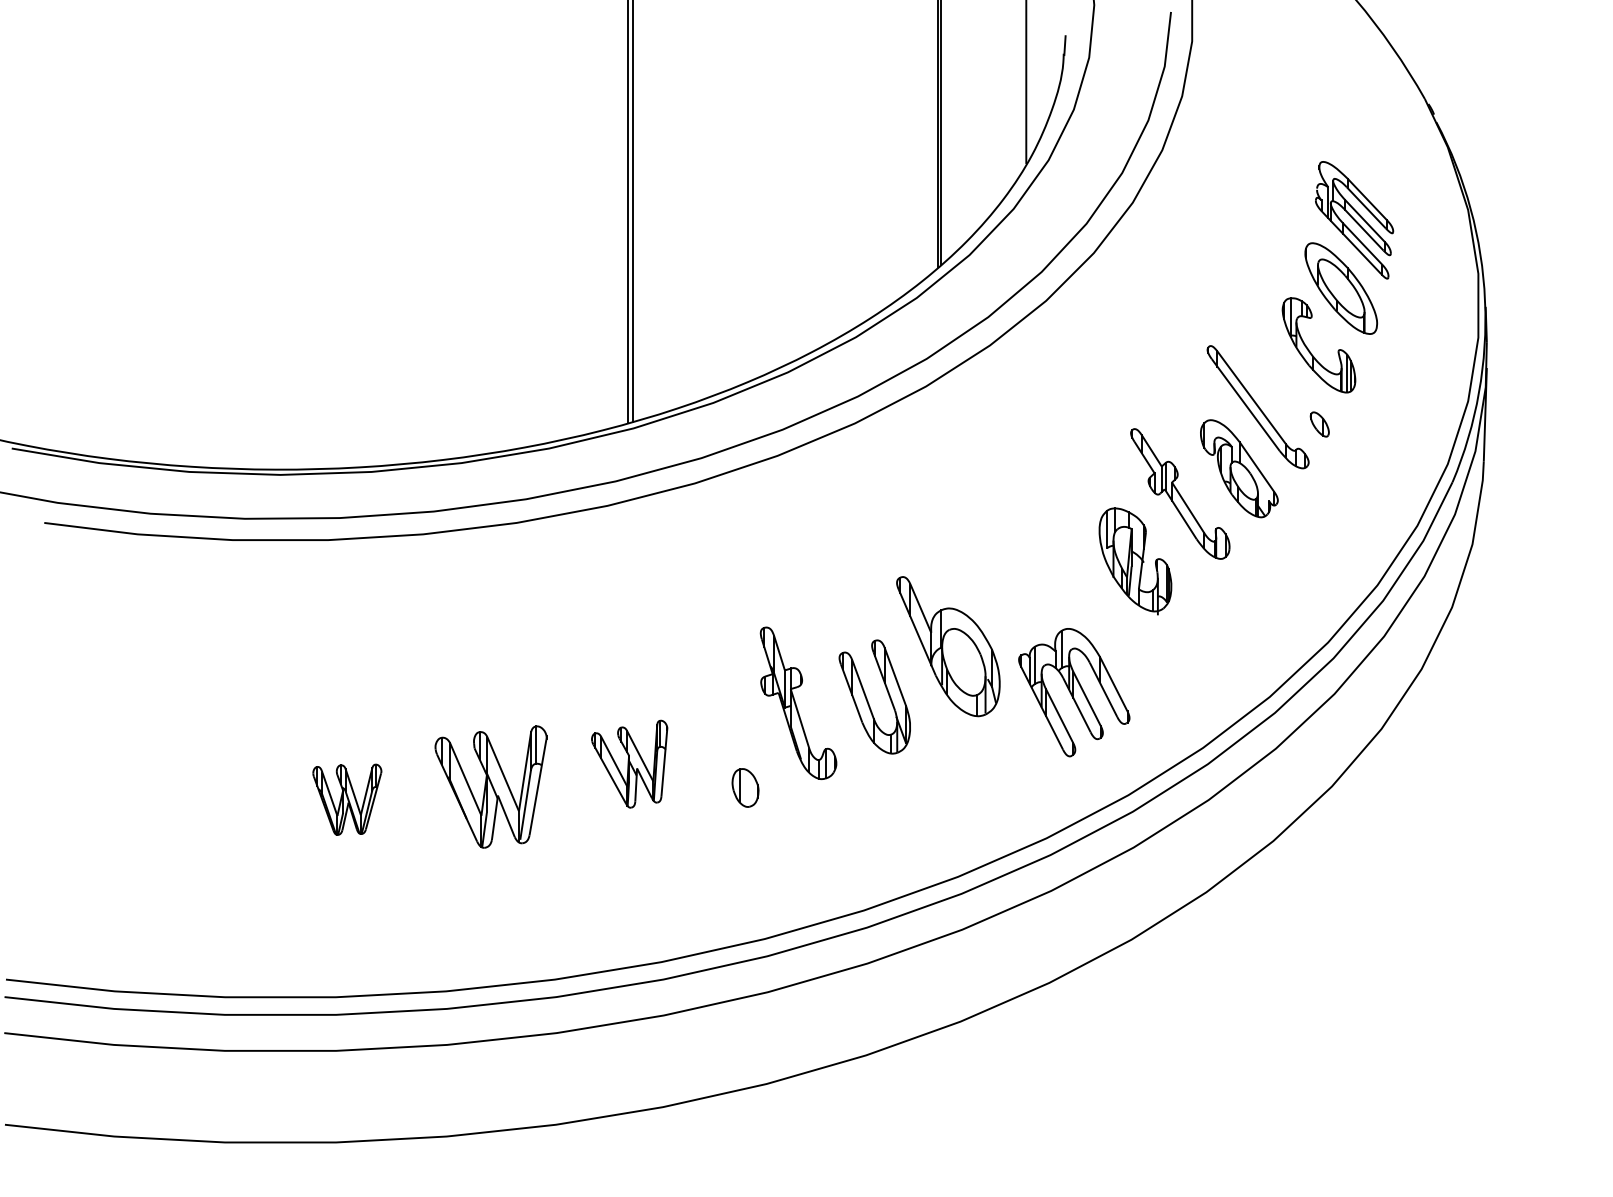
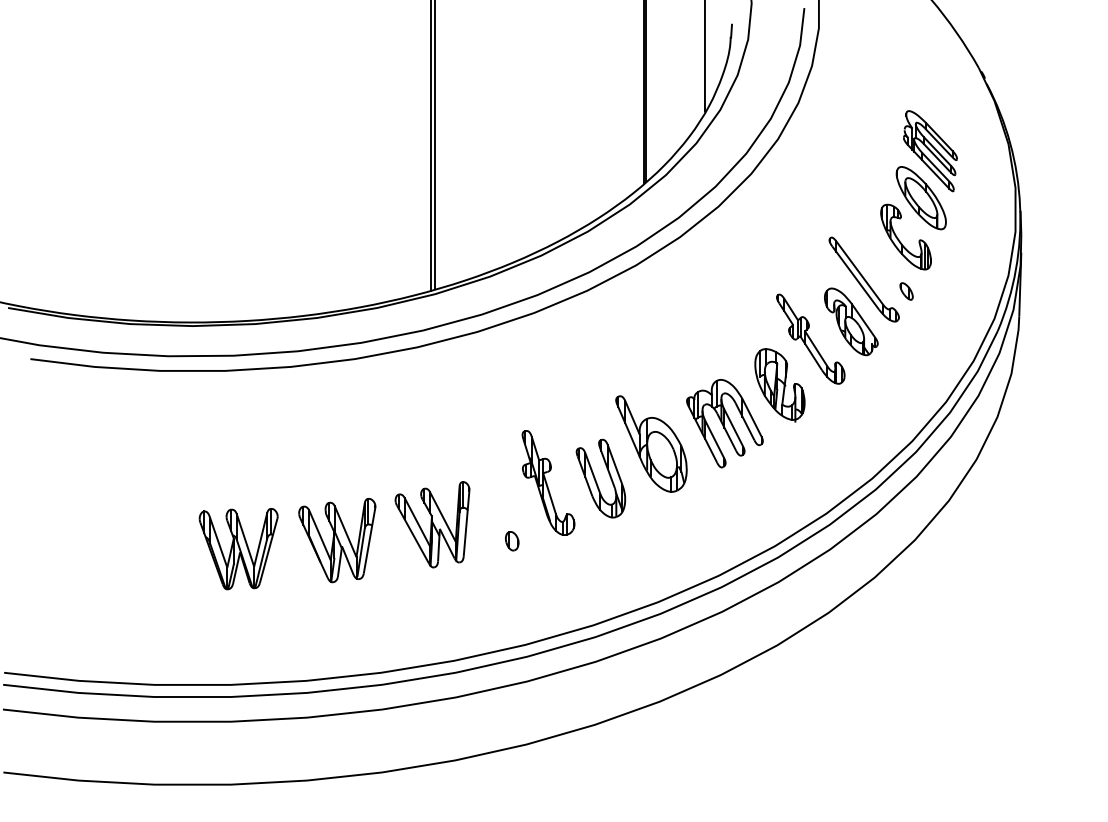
part: (1073, 692) -> (724, 423), moved
part: (629, 763) -> (432, 524), size x1.43
part: (746, 788) -> (512, 541), size x0.71
part: (347, 800) -> (238, 549), size x1.67

